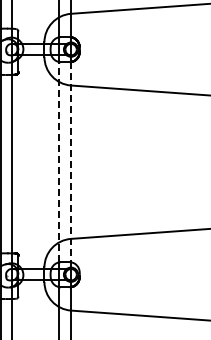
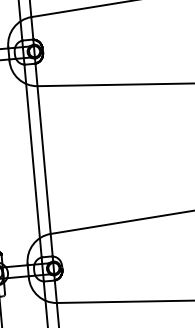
line: (59, 161) -> (33, 160), dashed -> solid
line: (70, 162) -> (43, 160), dashed -> solid

